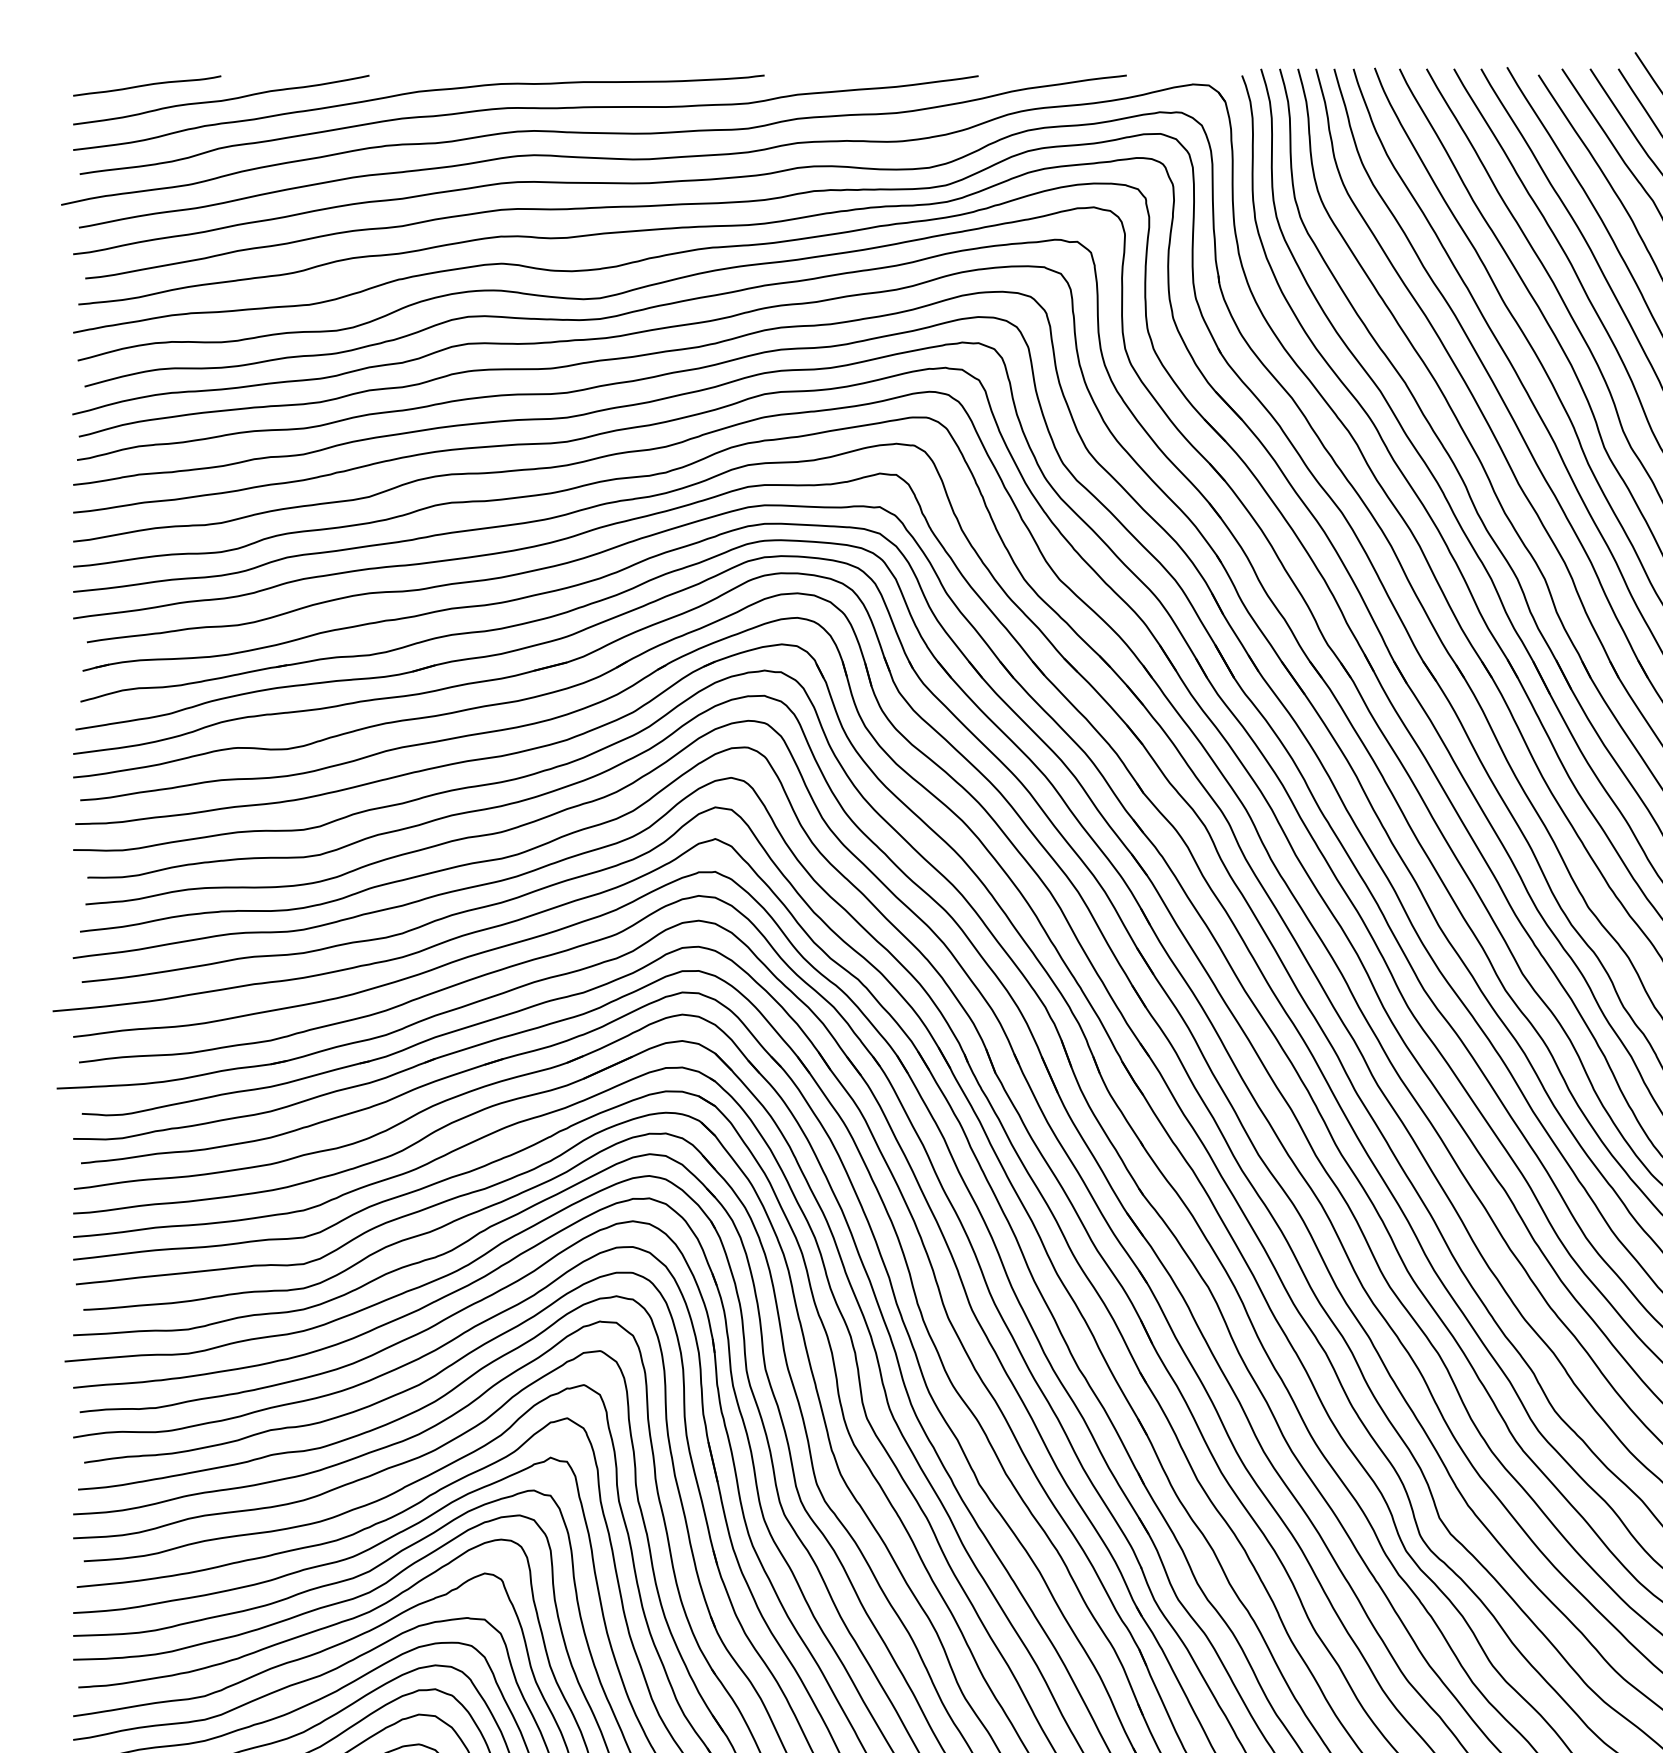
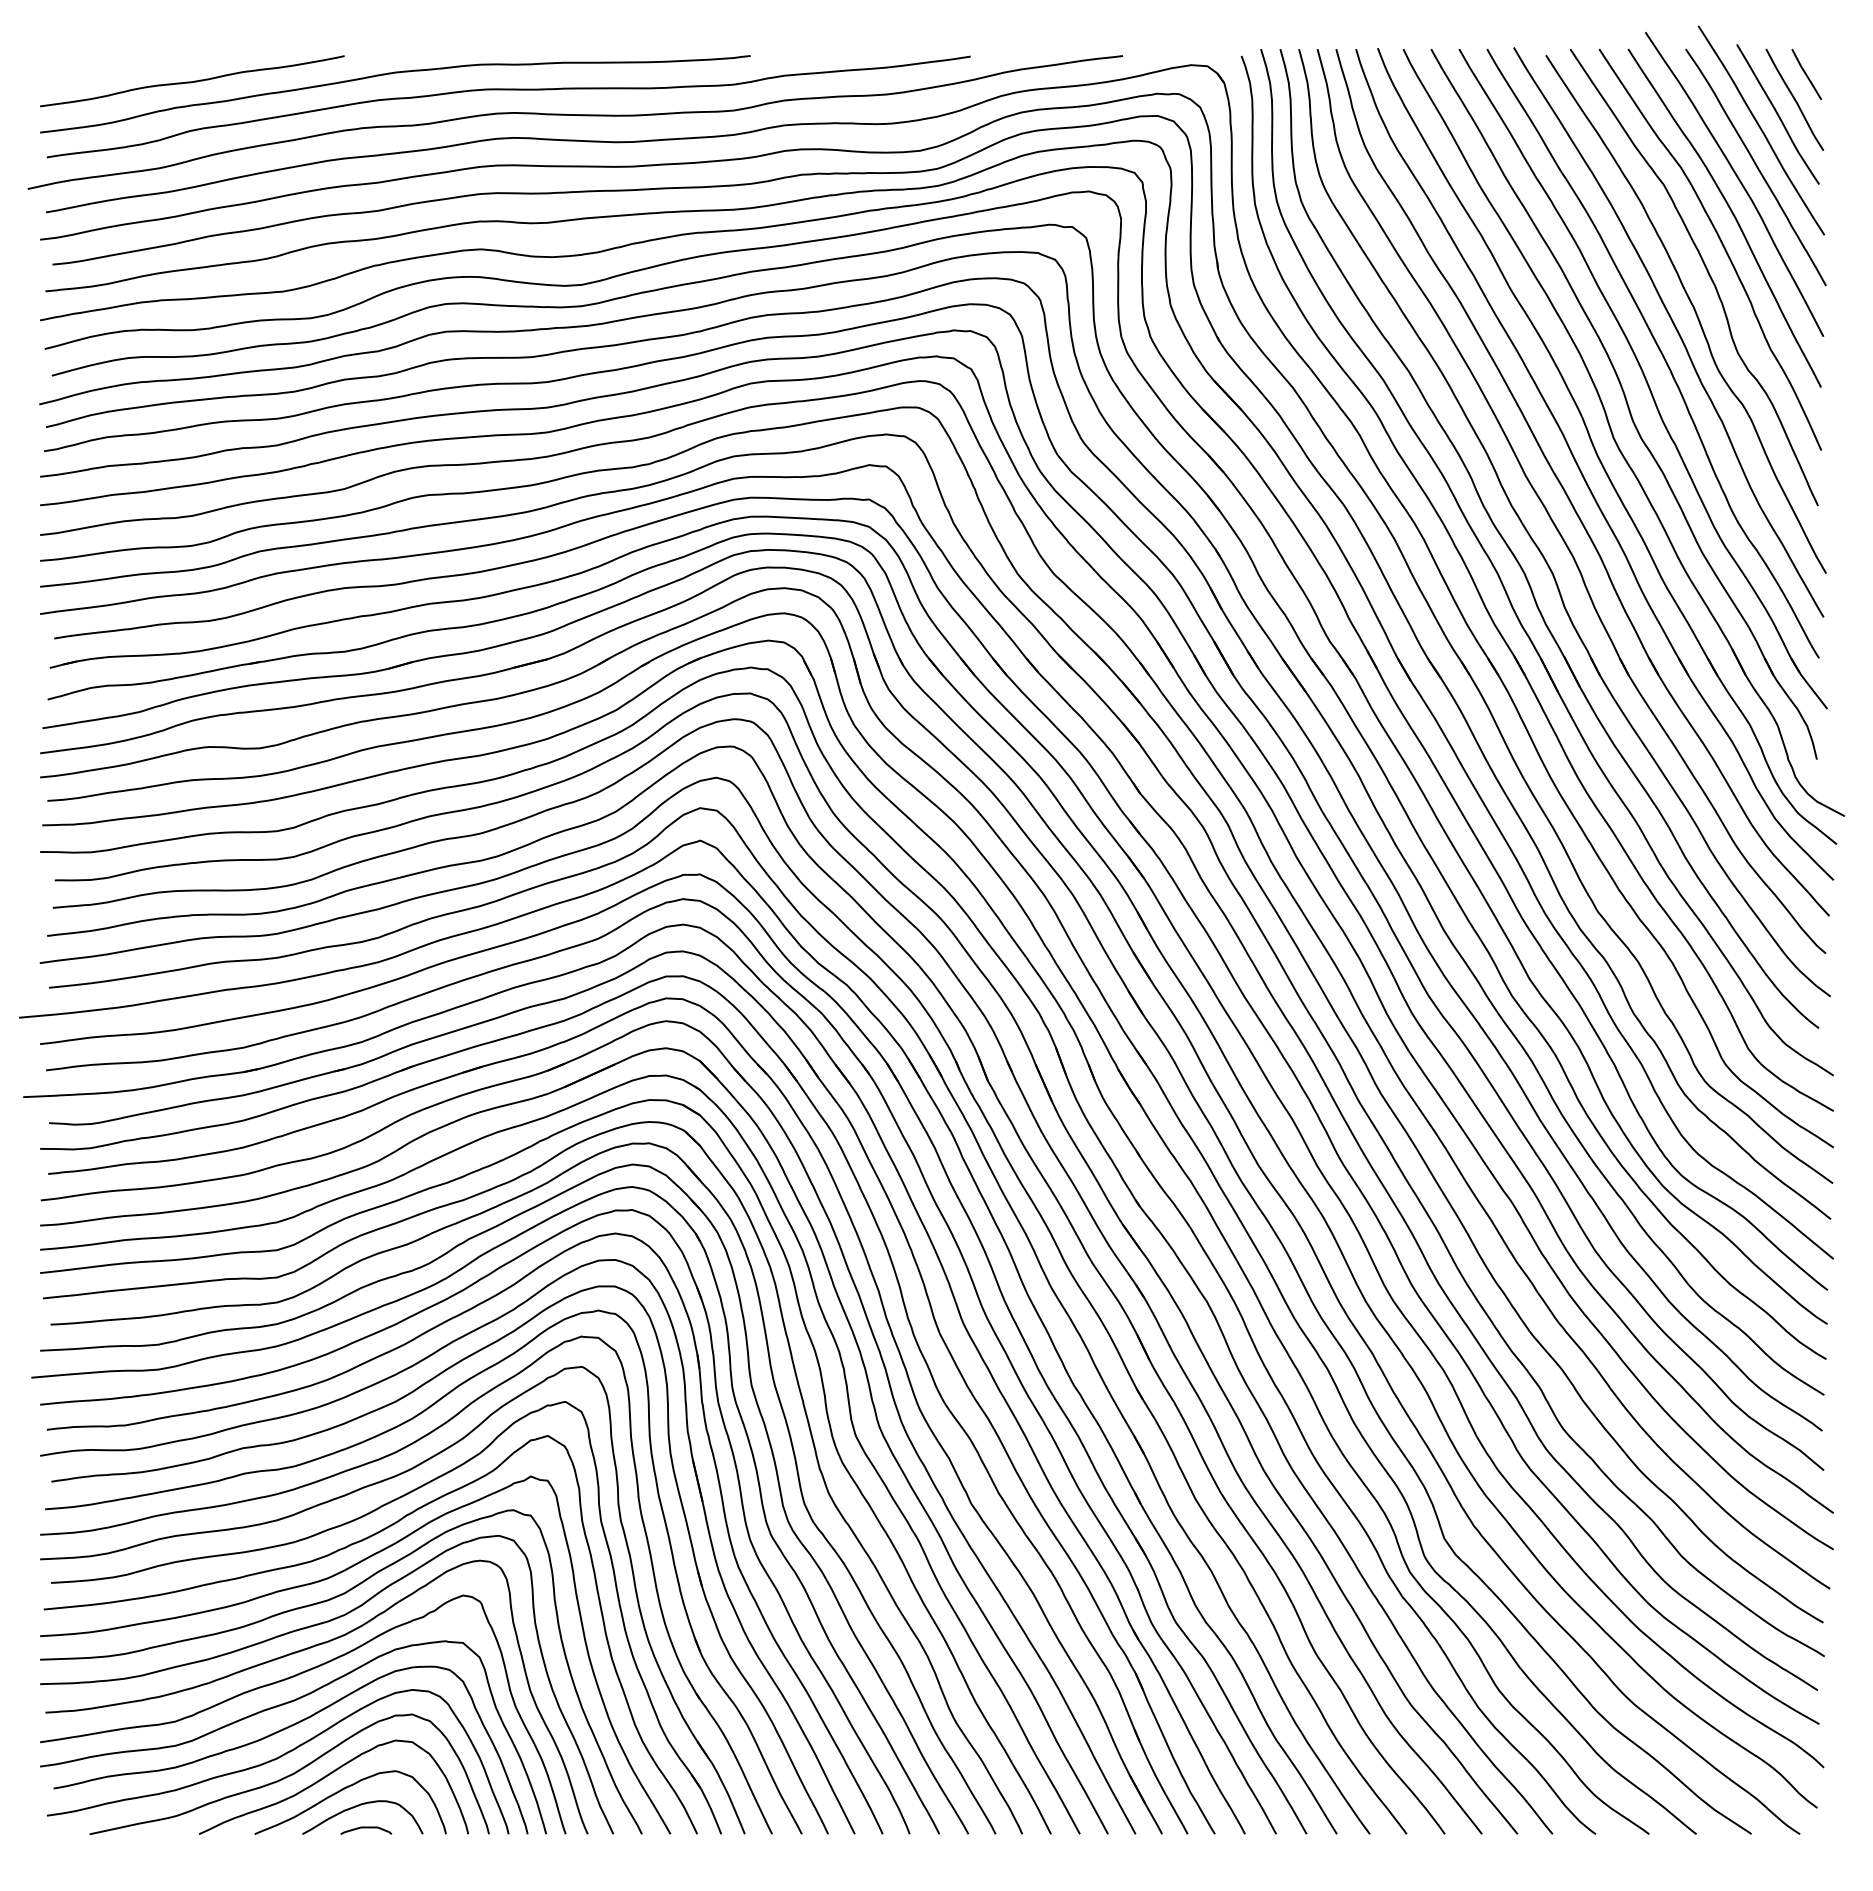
curve: (147, 85) -> (116, 66), removed

